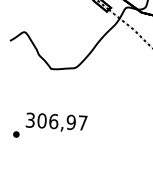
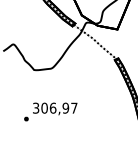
text: (49, 125) -> (50, 111), moved

